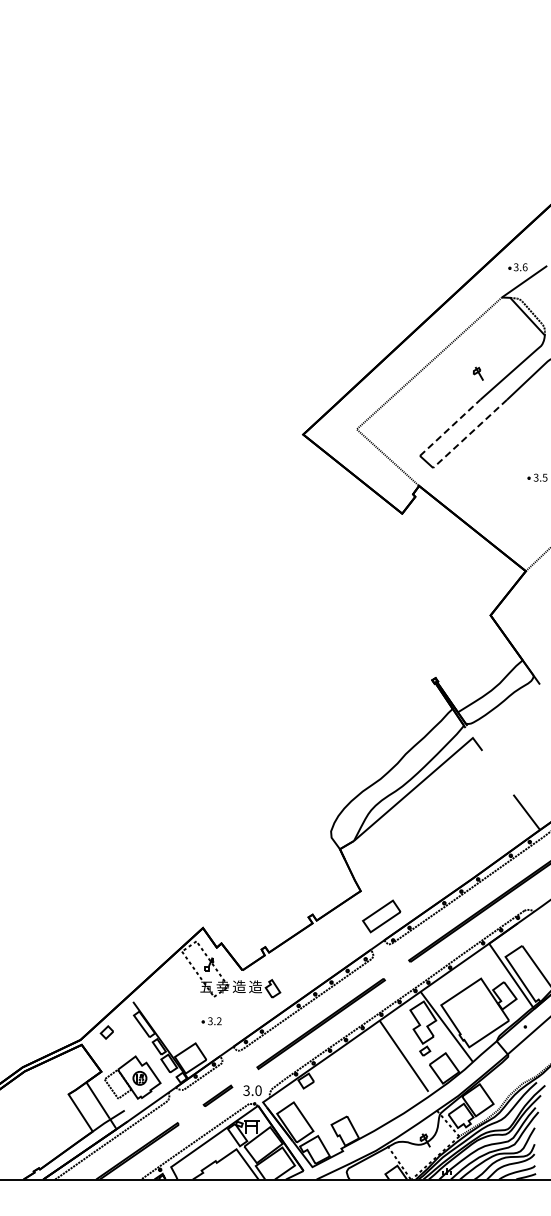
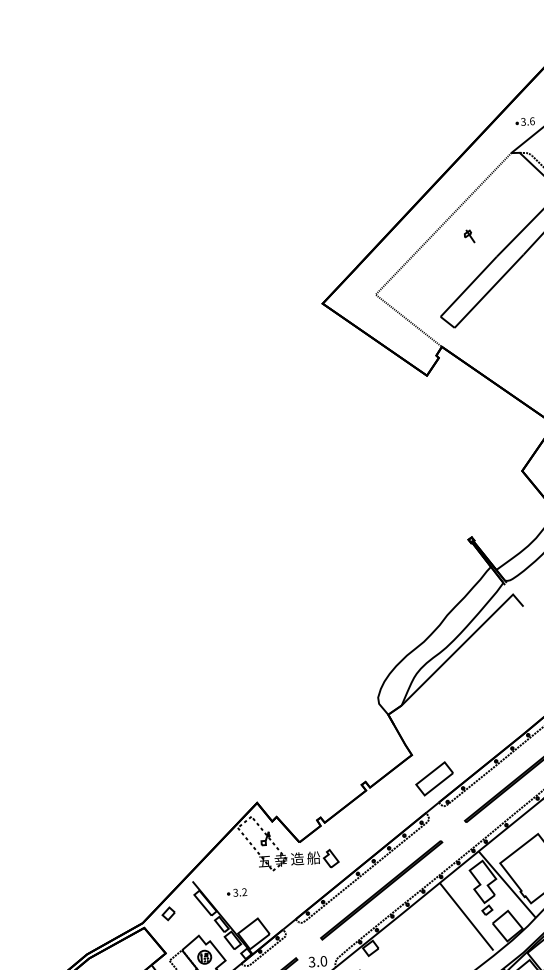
part: (478, 373) -> (469, 236), moved
line: (450, 427) -> (469, 286), dashed -> solid
line: (469, 434) -> (488, 291), dashed -> solid
text: (255, 986) -> (313, 857), 造 -> 船
part: (211, 1021) -> (236, 893), moved

